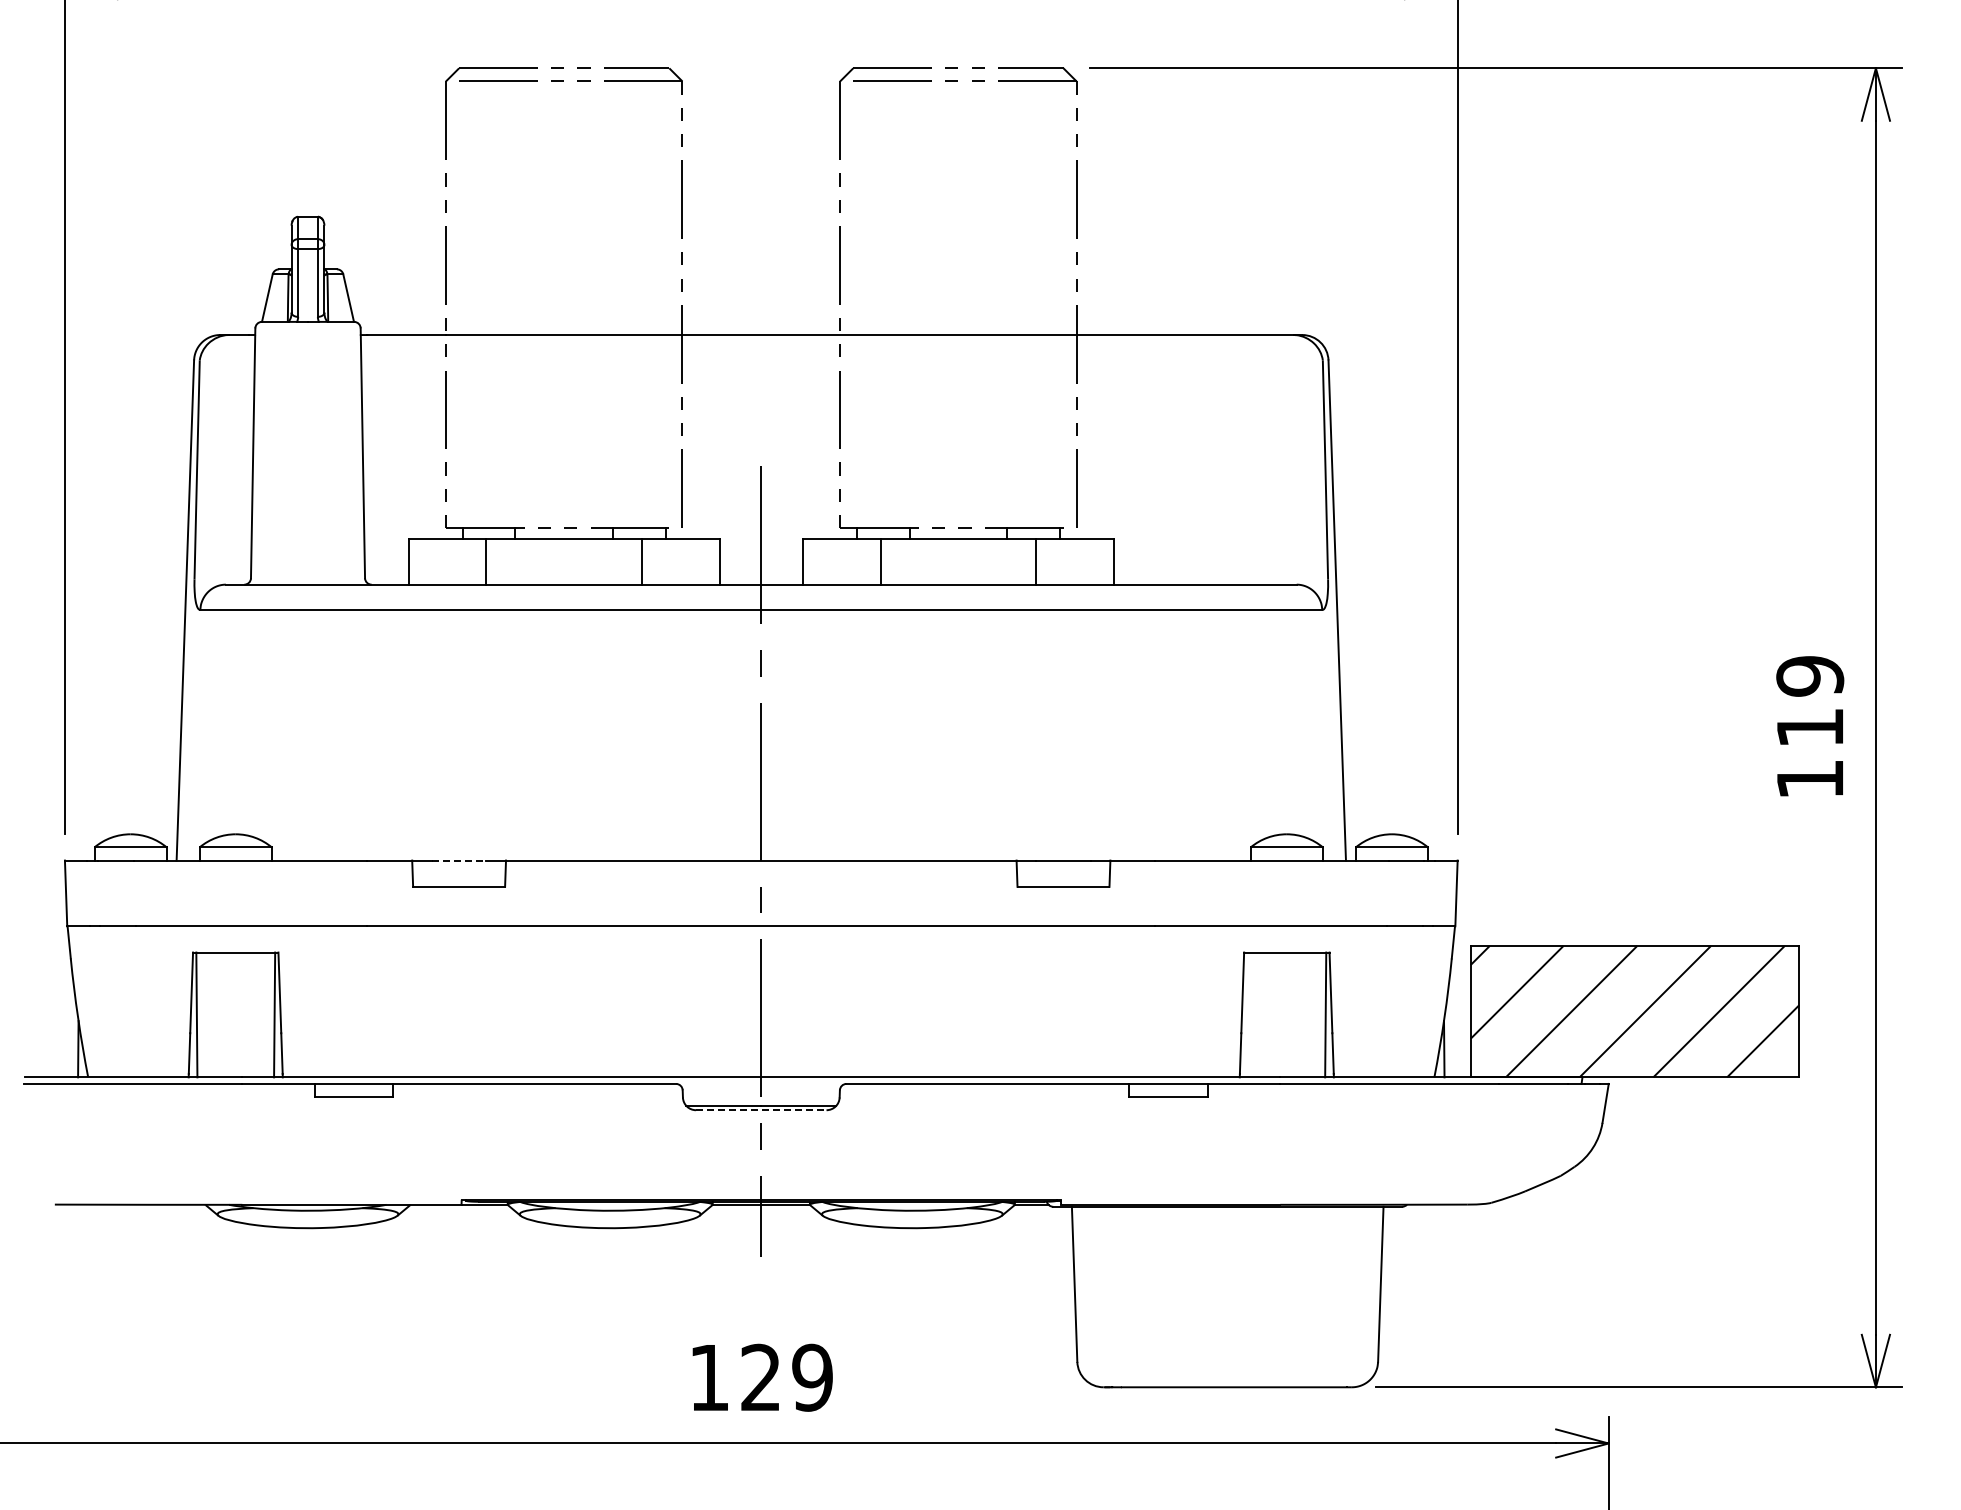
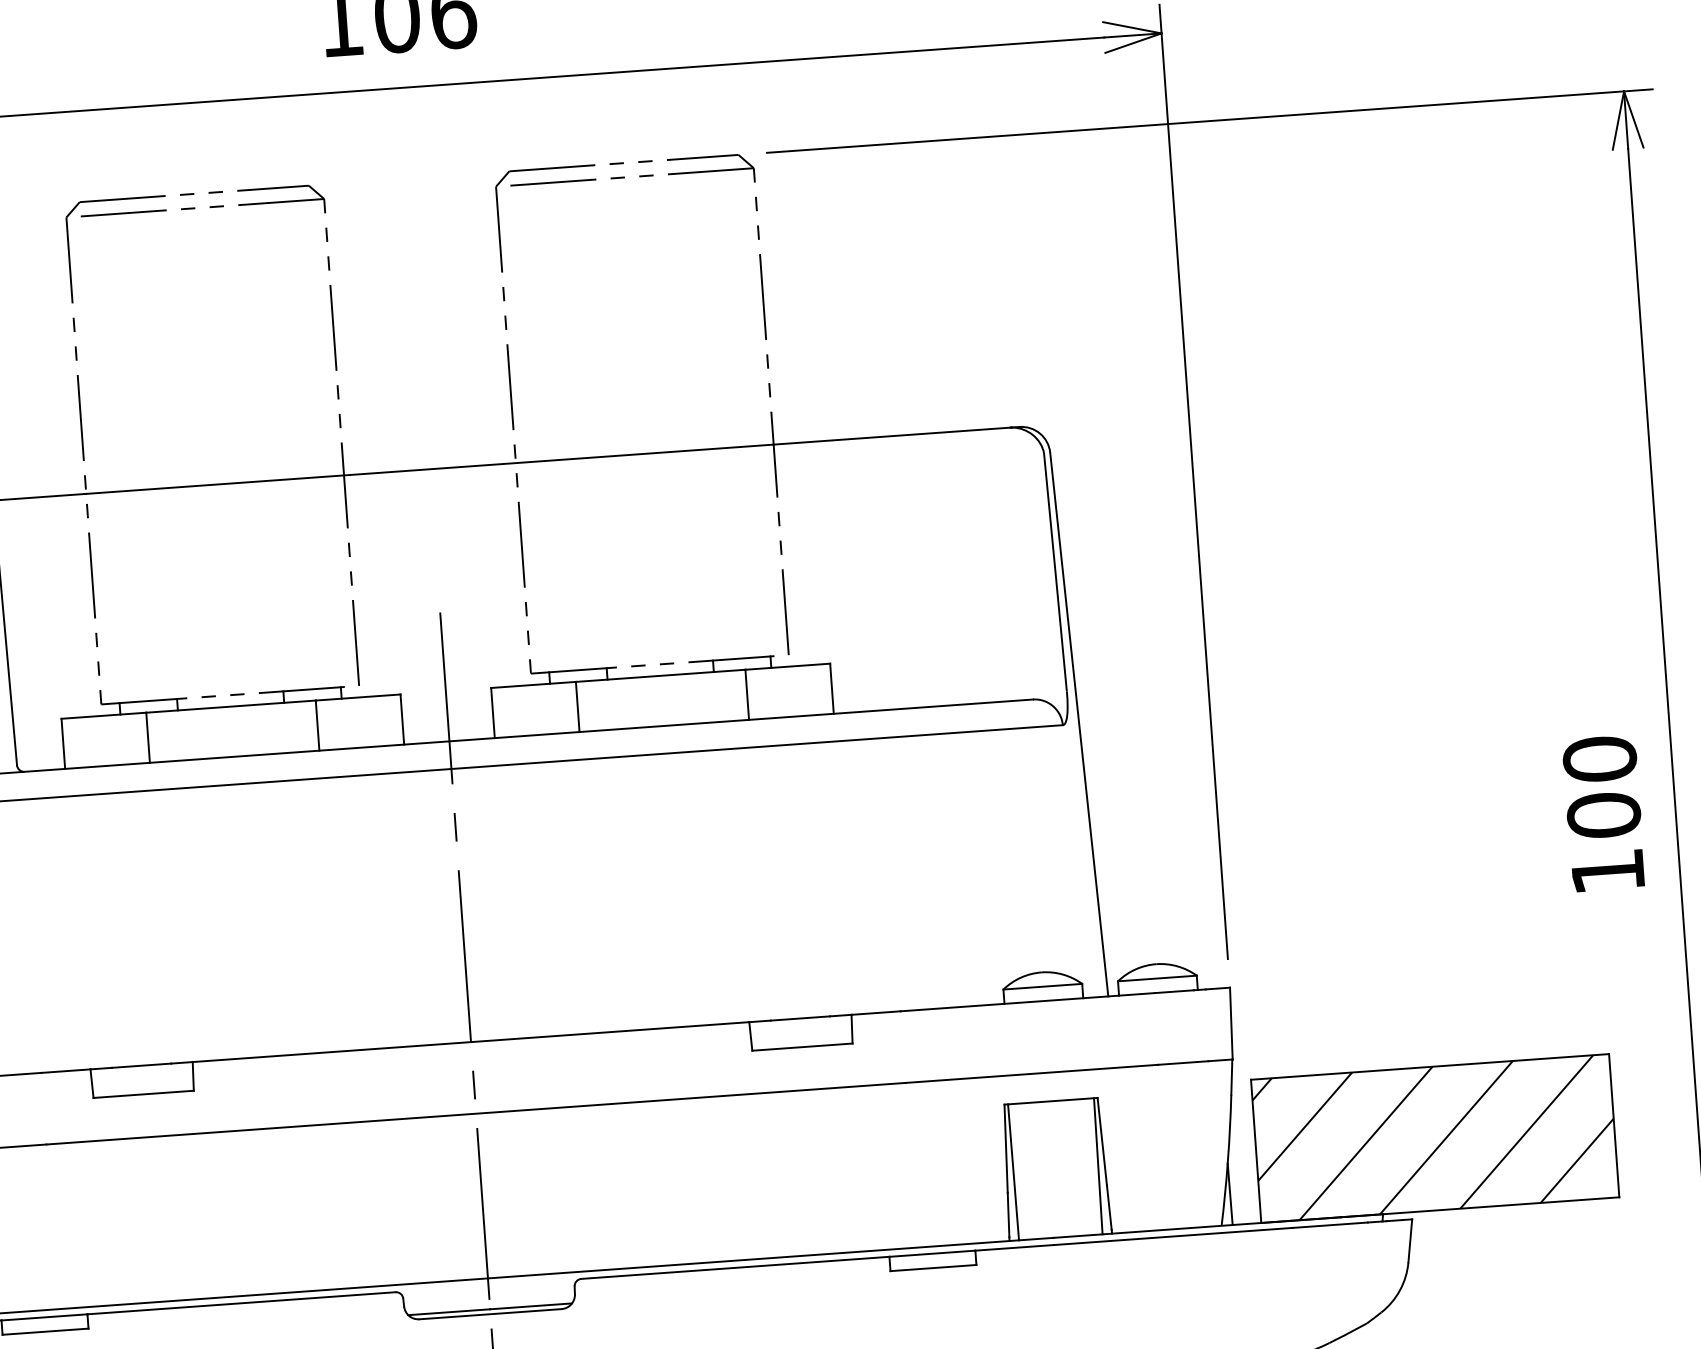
text: (1810, 701) -> (1602, 786), 119 -> 100
line: (459, 860) -> (142, 1065), dashed -> solid
line: (1247, 1014) -> (1013, 1171), added
line: (761, 1110) -> (490, 1314), dashed -> solid

